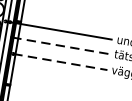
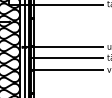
line: (62, 46) -> (67, 58), dashed -> solid
line: (60, 62) -> (68, 70), dashed -> solid

